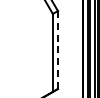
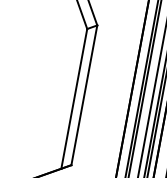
line: (57, 50) -> (83, 96), dashed -> solid

